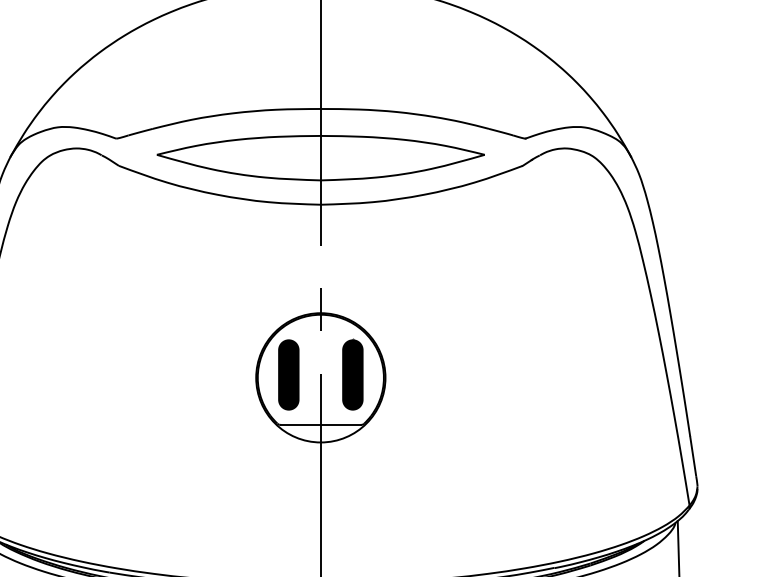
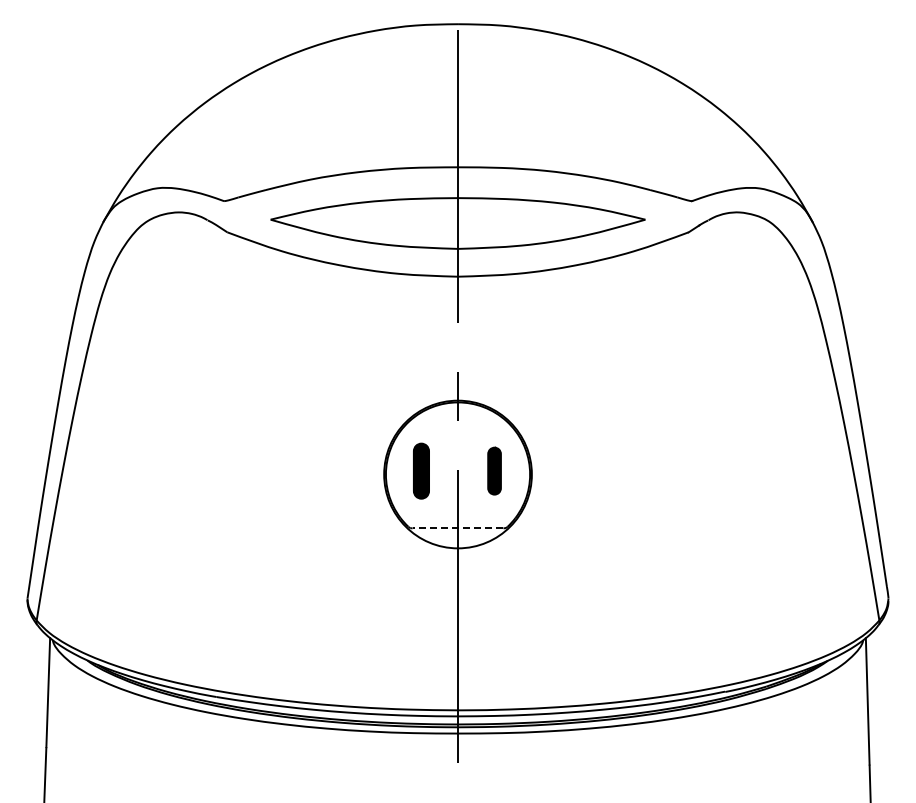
part: (288, 374) -> (421, 470), size x0.7
part: (352, 374) -> (494, 470), size x0.6
line: (320, 425) -> (457, 528), solid -> dashed

